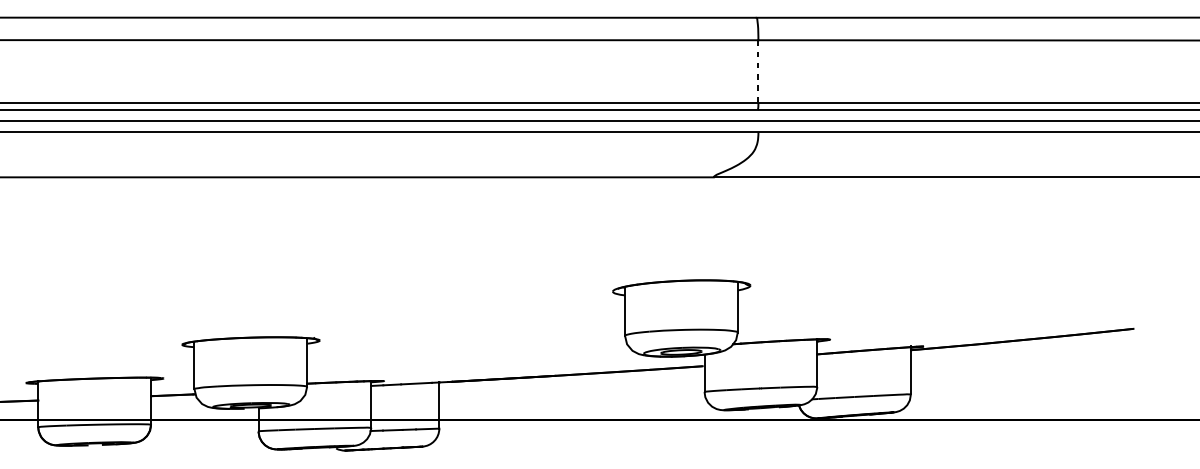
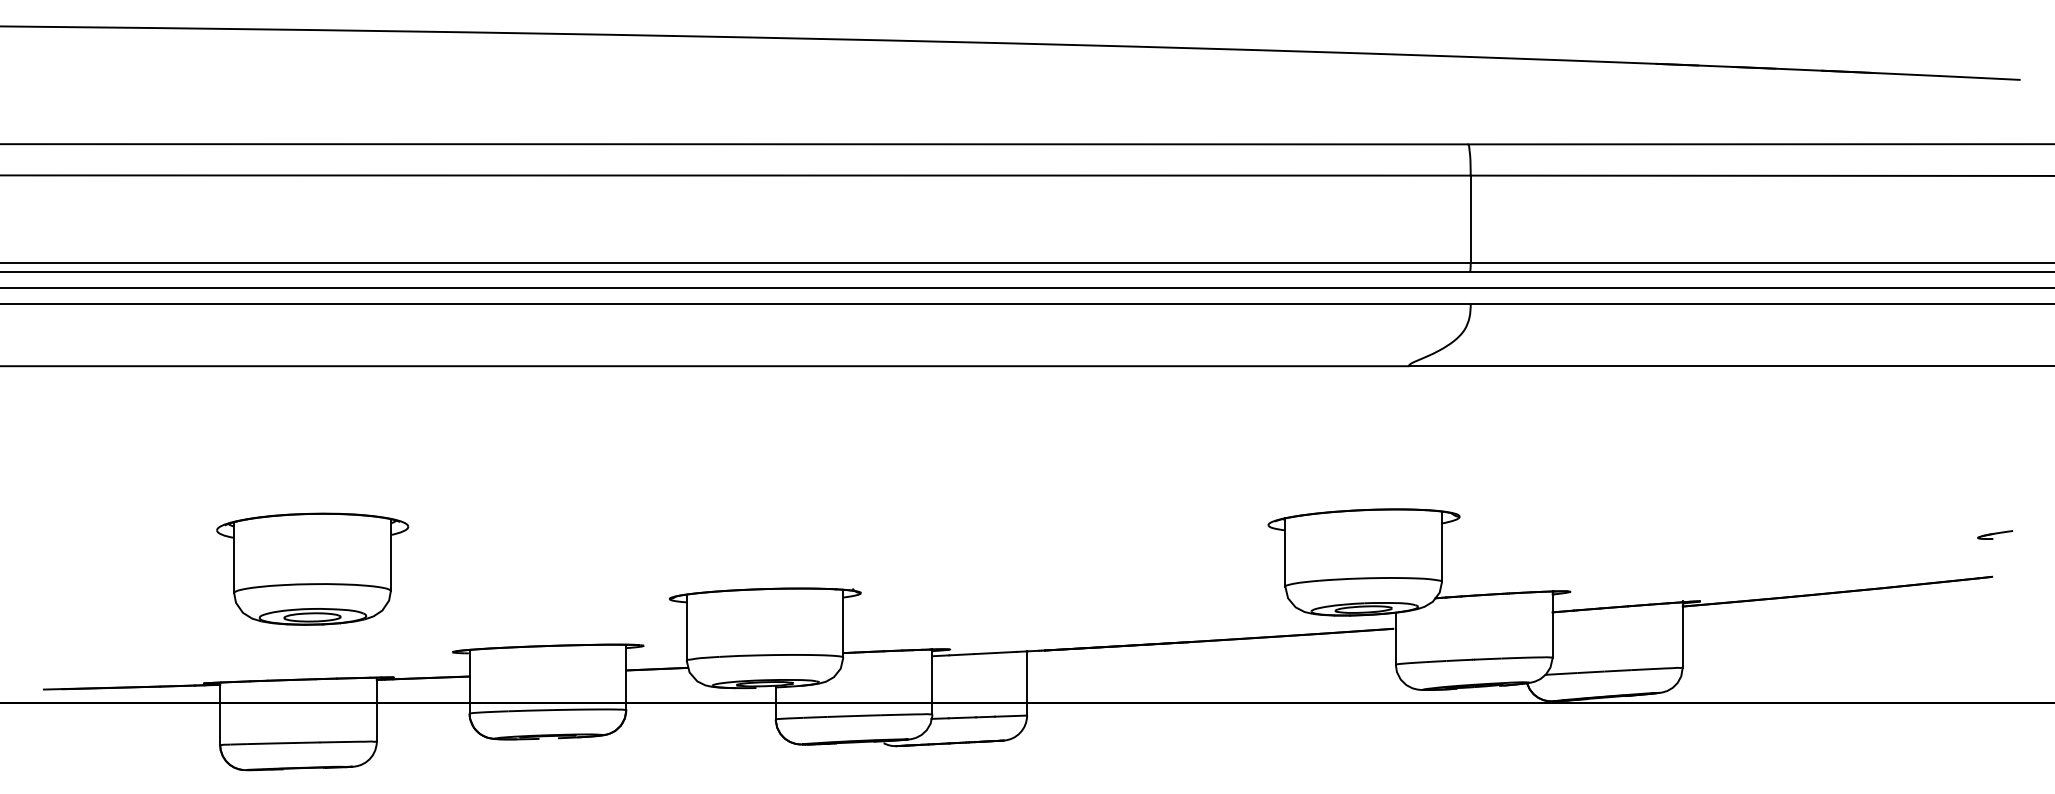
line: (758, 71) -> (1470, 219), dashed -> solid
part: (1135, 298) -> (1995, 534), added

